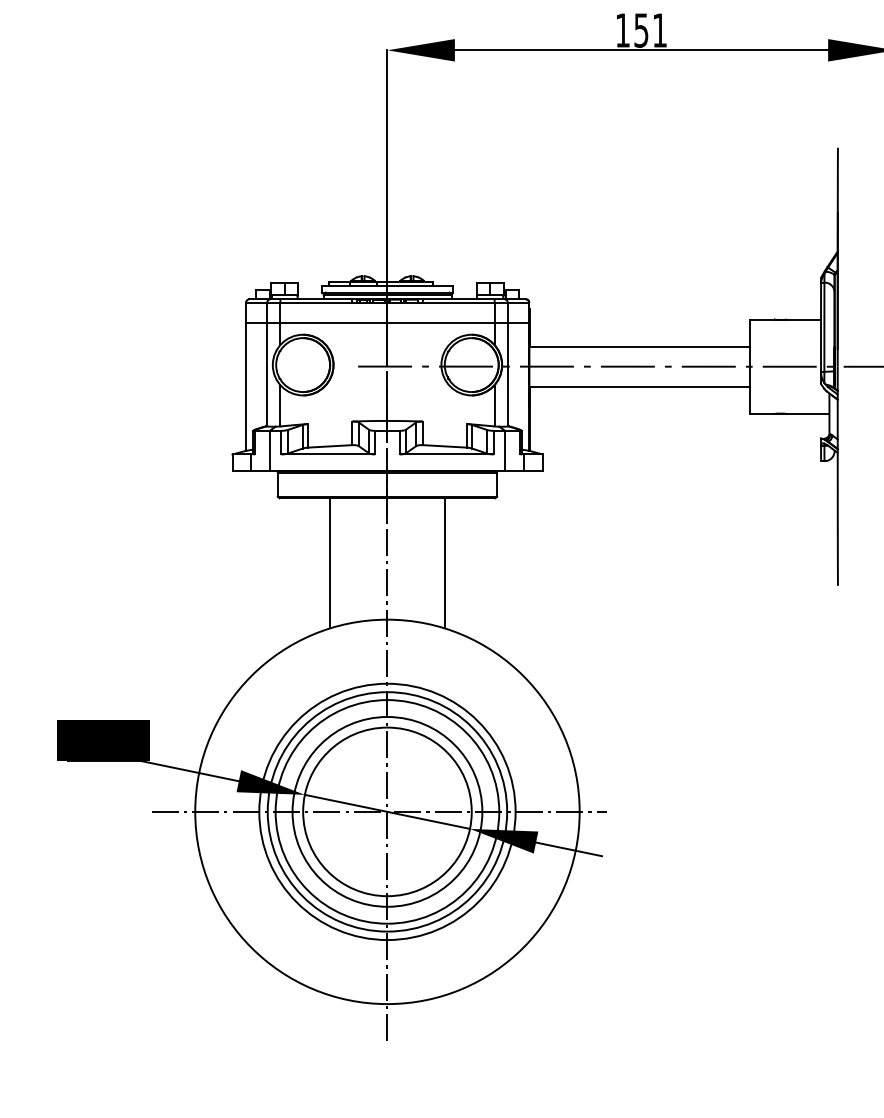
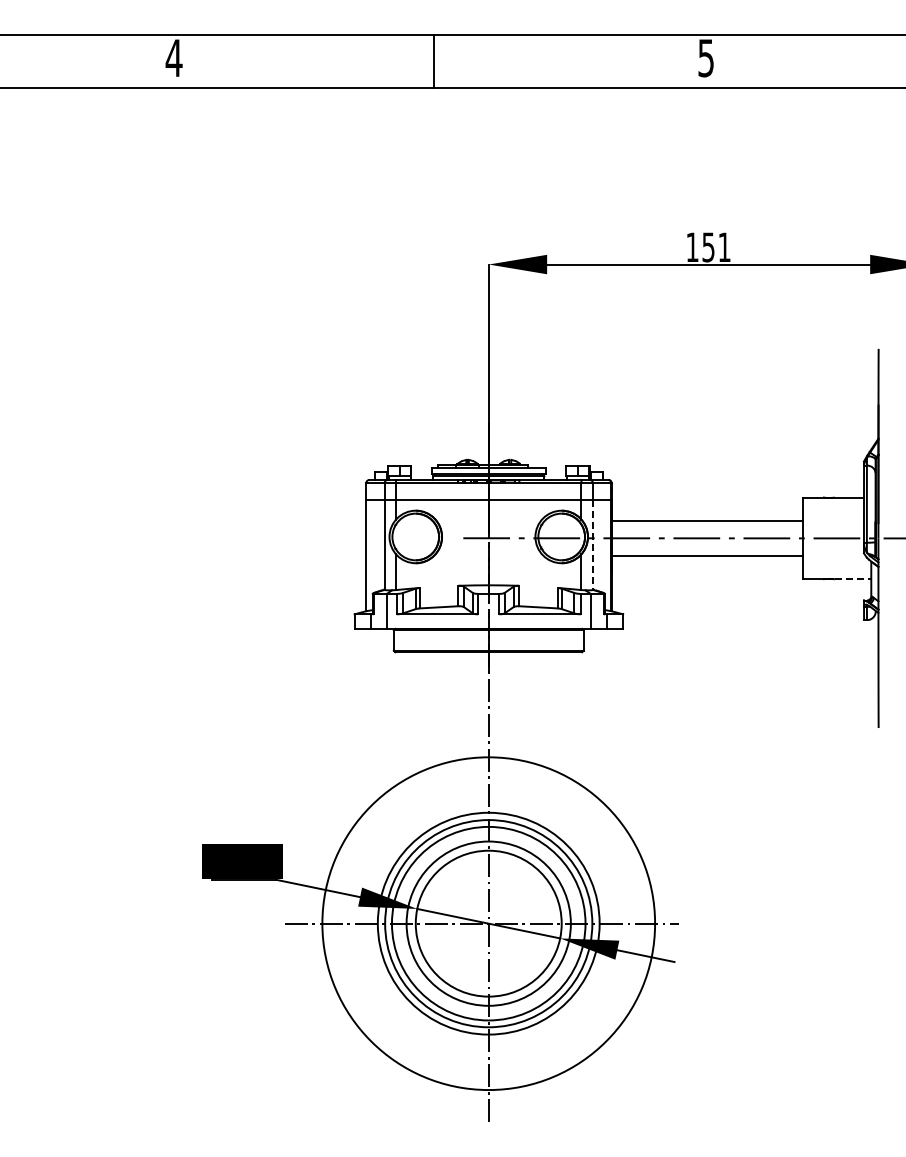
line: (507, 374) -> (592, 545), solid -> dashed
line: (808, 414) -> (853, 579), solid -> dashed
line: (330, 563) -> (439, 708), removed
line: (444, 563) -> (538, 708), removed

